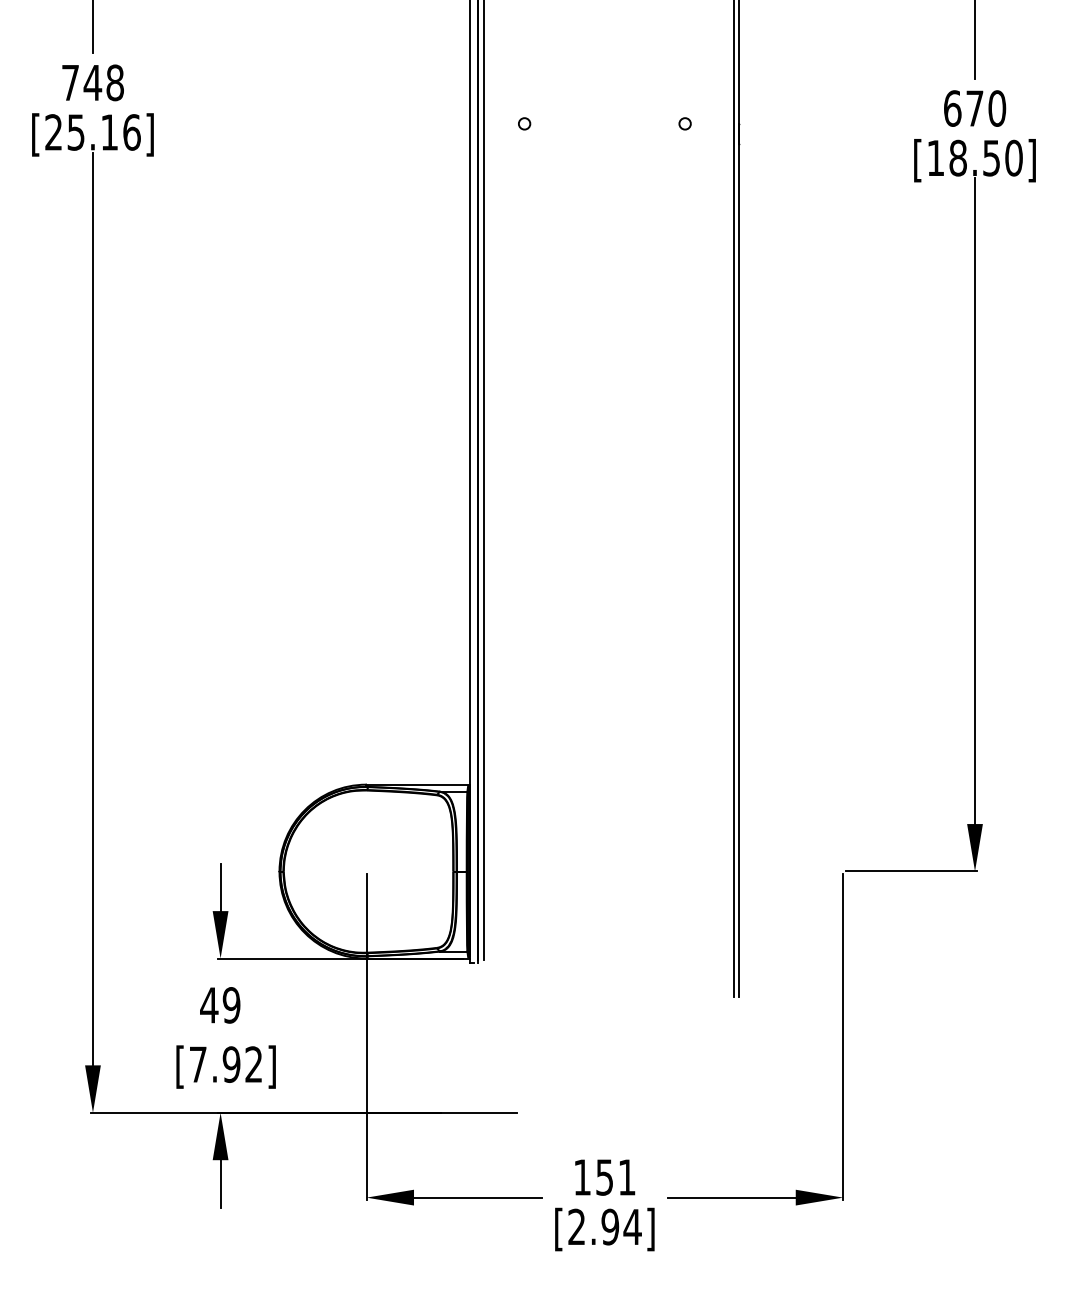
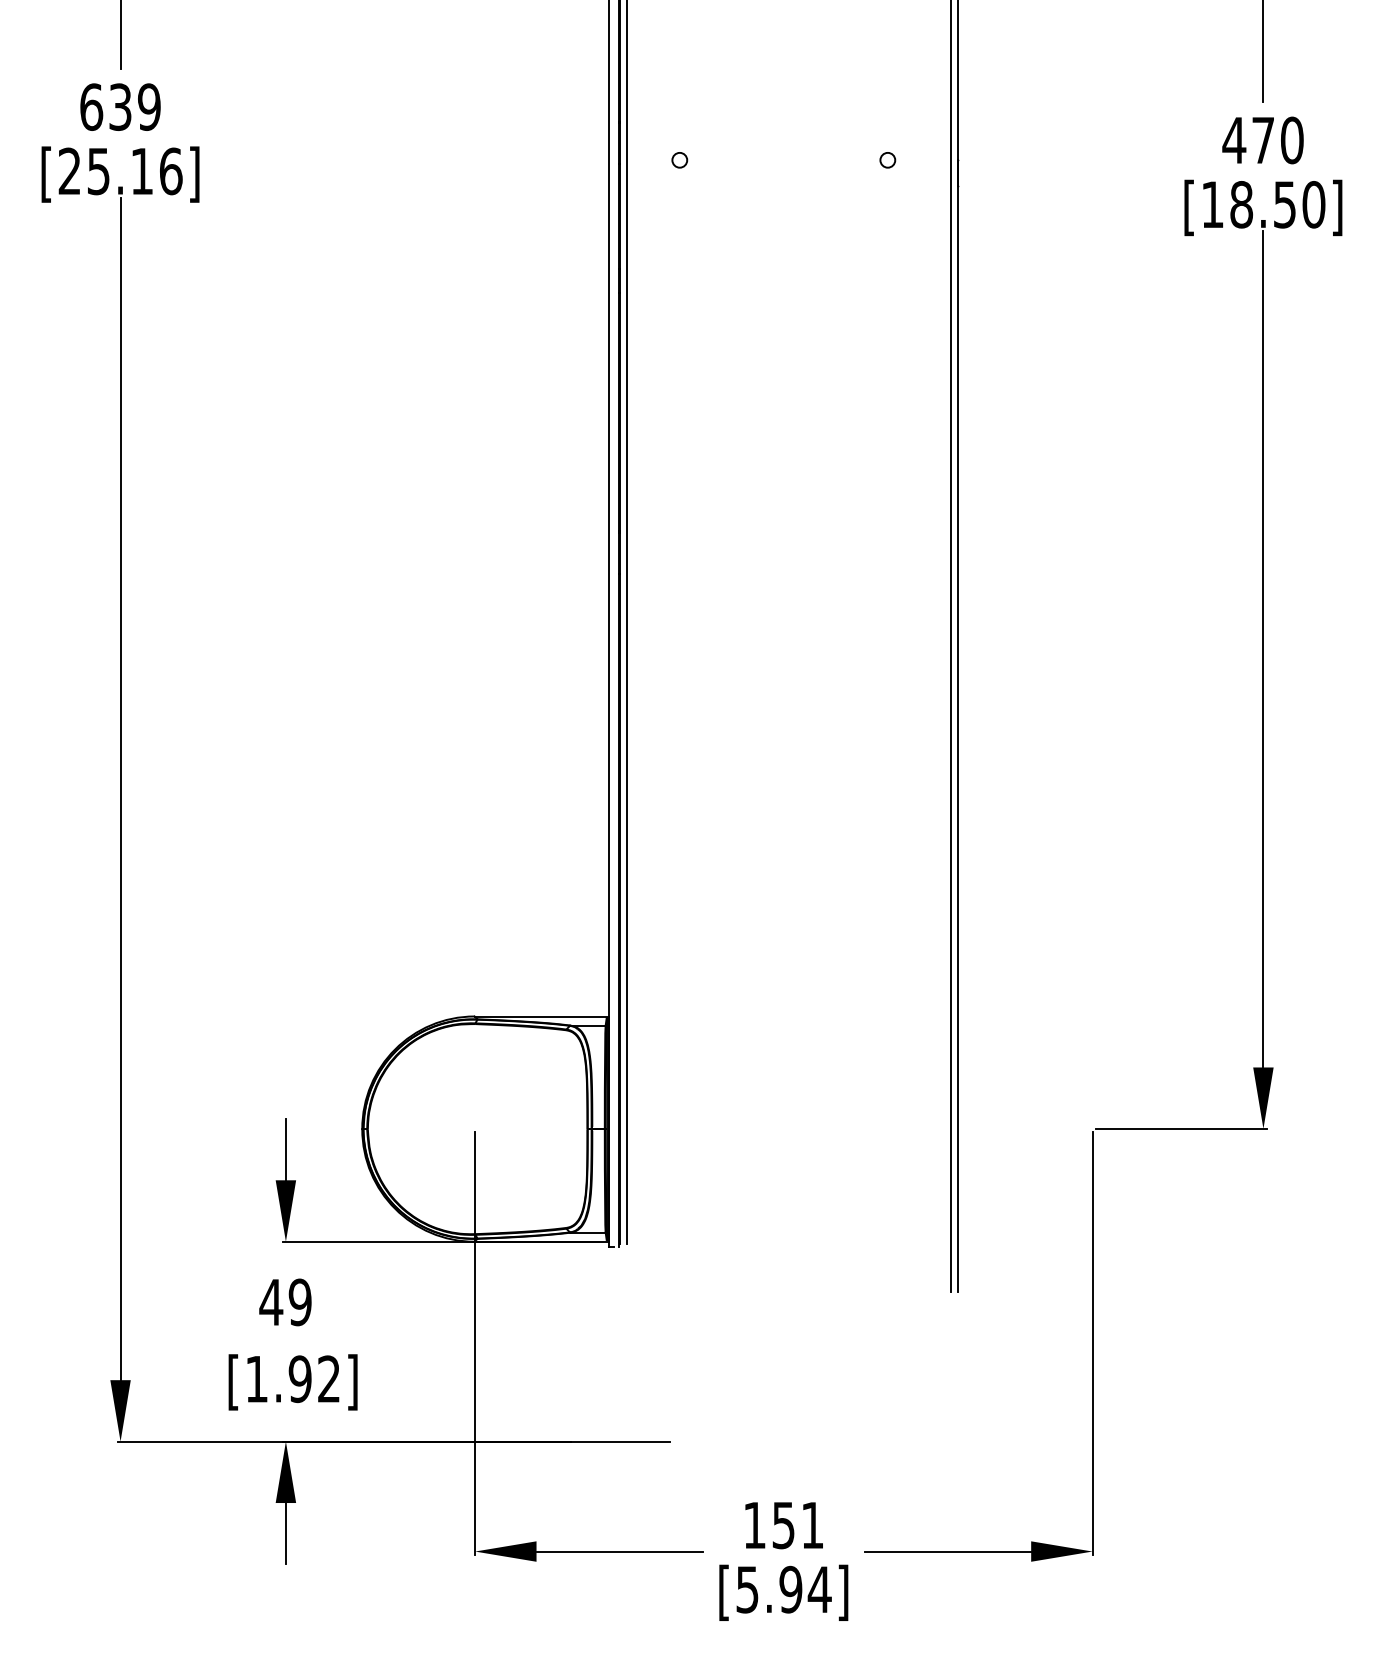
text: (92, 82) -> (119, 106), 748 -> 639
text: (952, 108) -> (1234, 140), 670 -> 470
text: (198, 1064) -> (257, 1379), [7.92] -> [1.92]
text: (576, 1226) -> (747, 1588), [2.94] -> [5.94]

